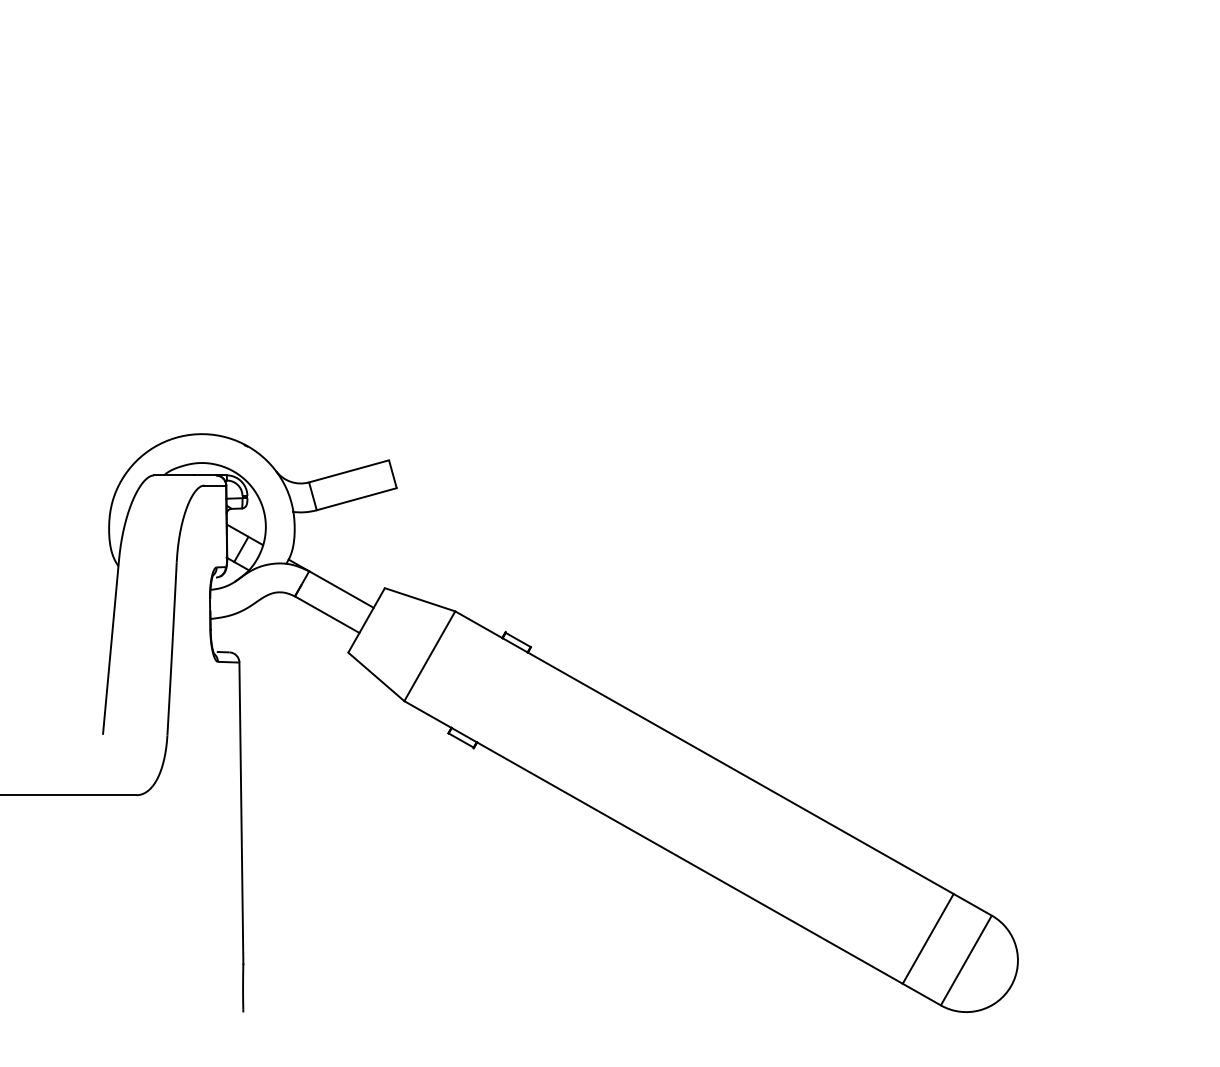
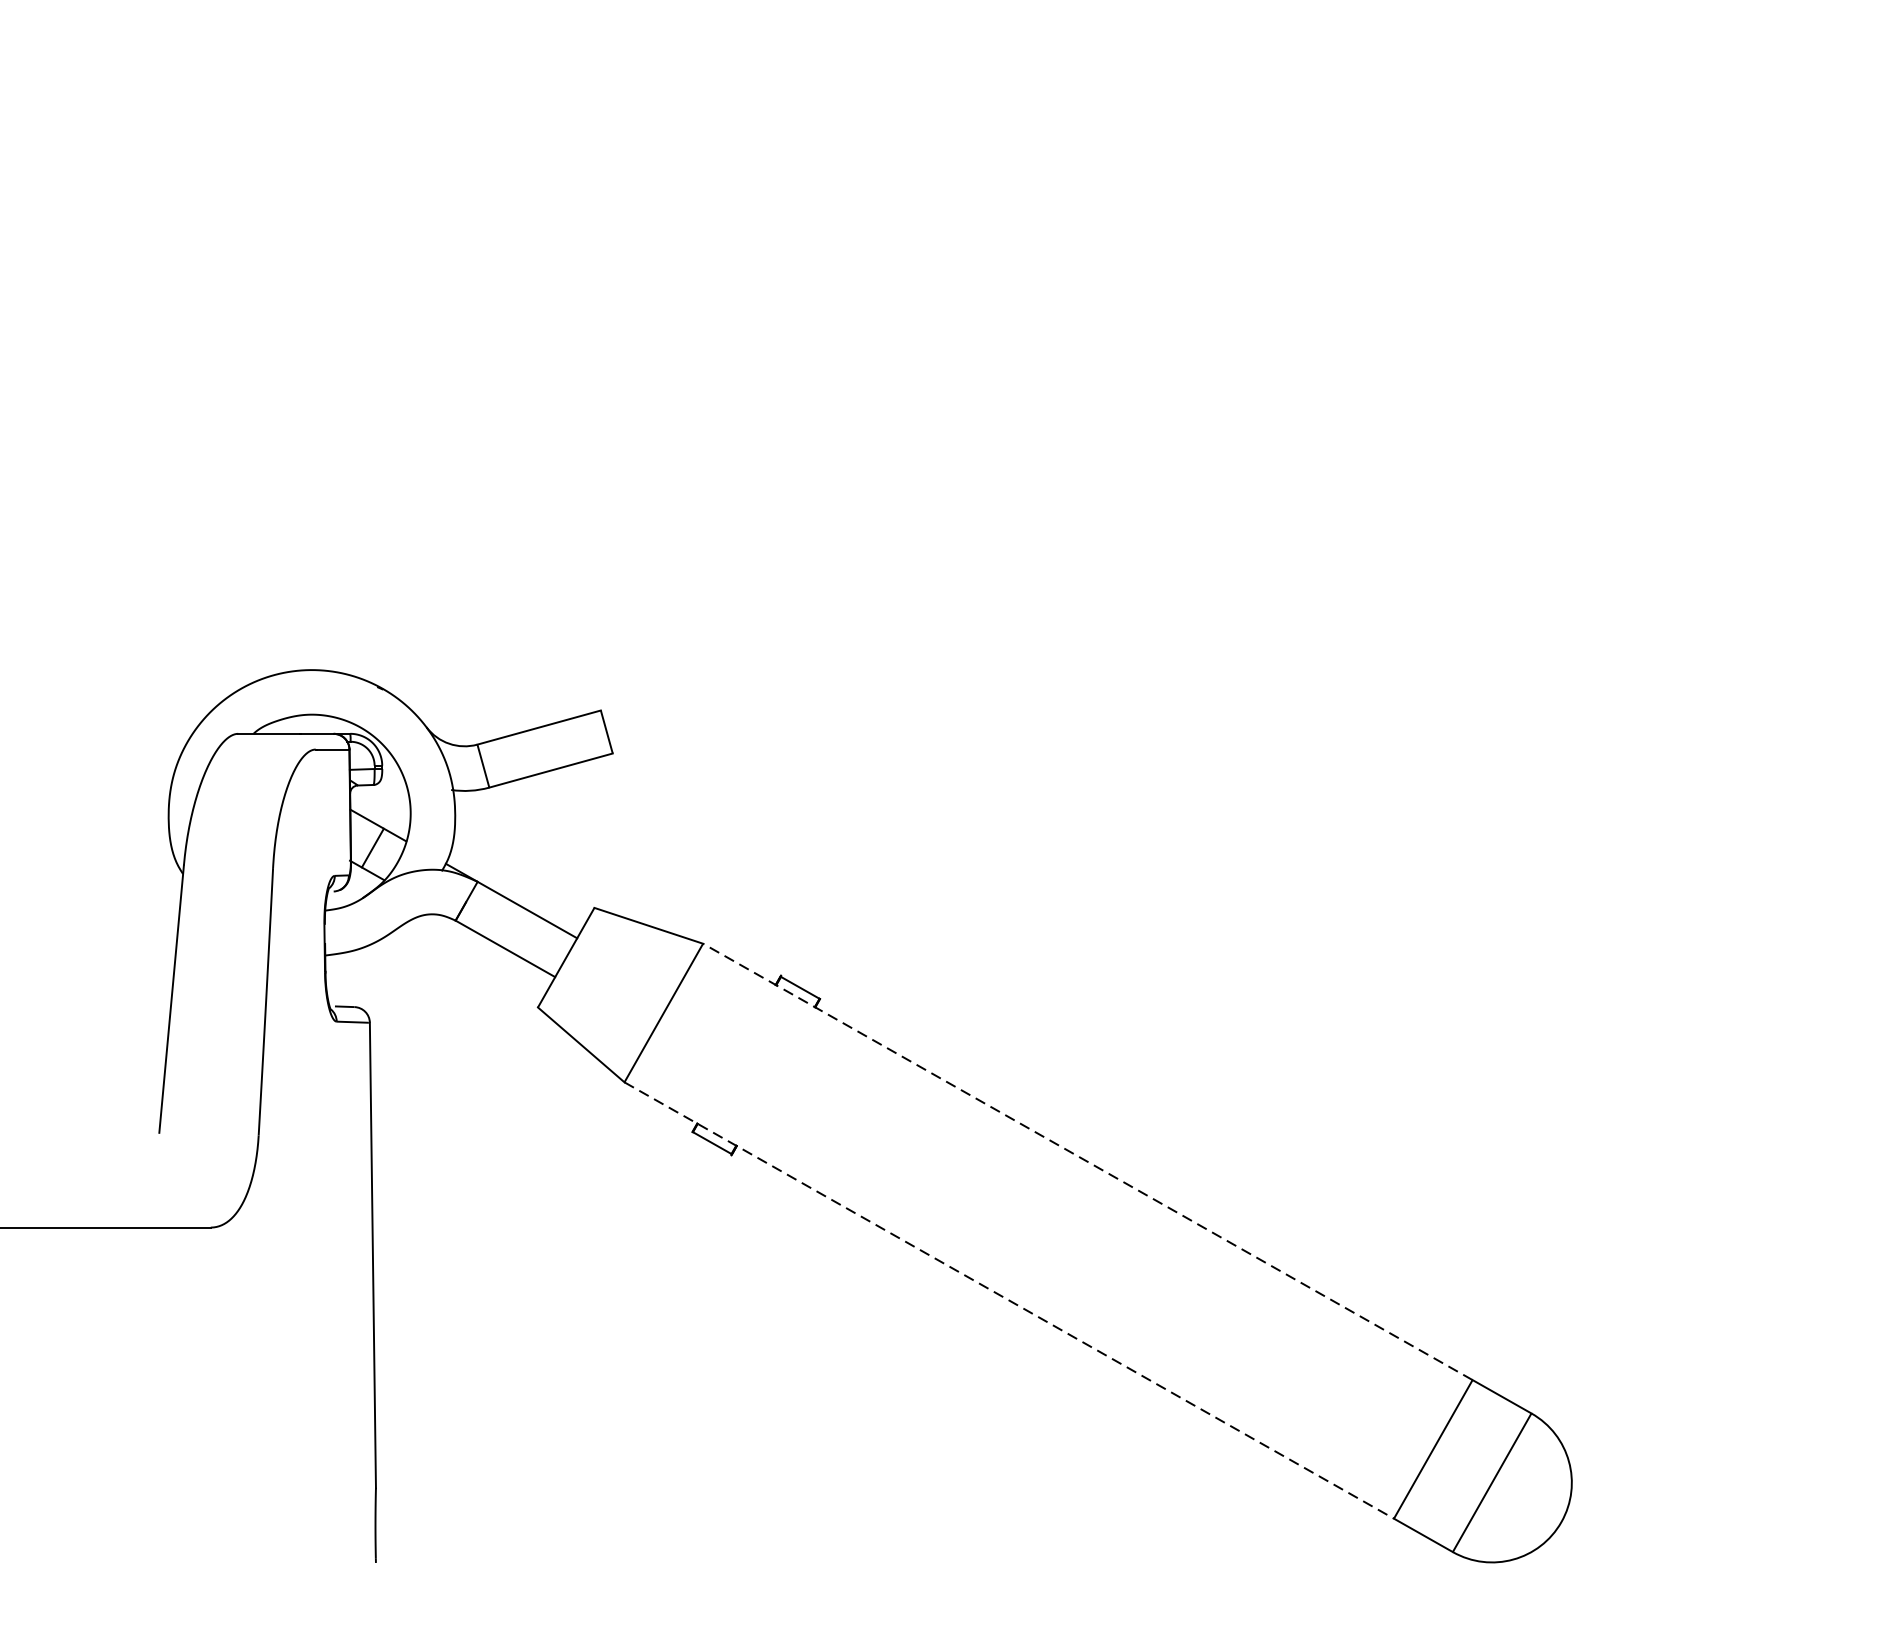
line: (704, 752) -> (1087, 1161), solid -> dashed
line: (653, 842) -> (1009, 1300), solid -> dashed

